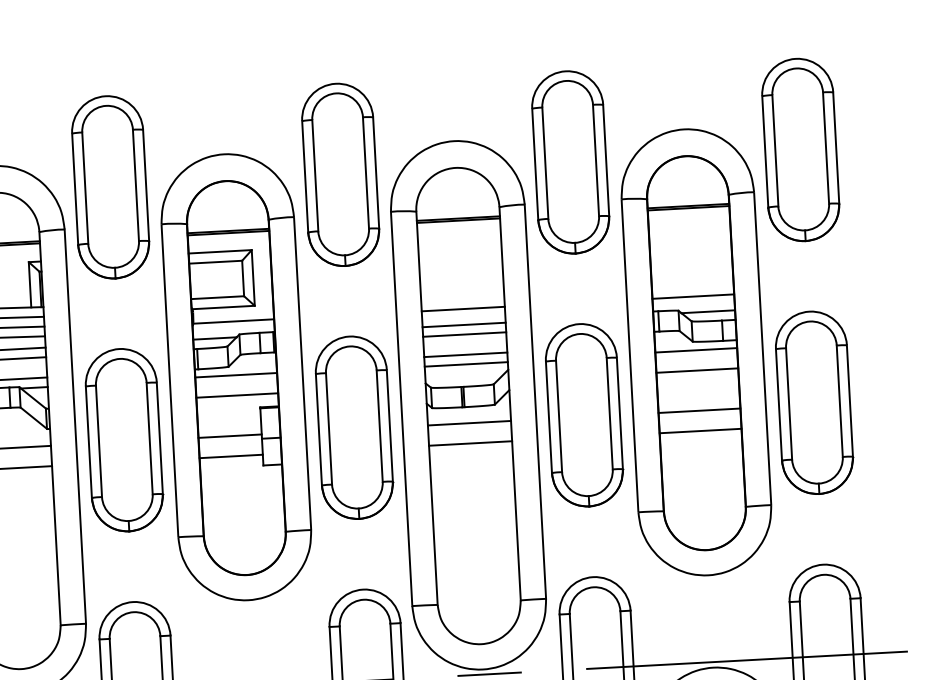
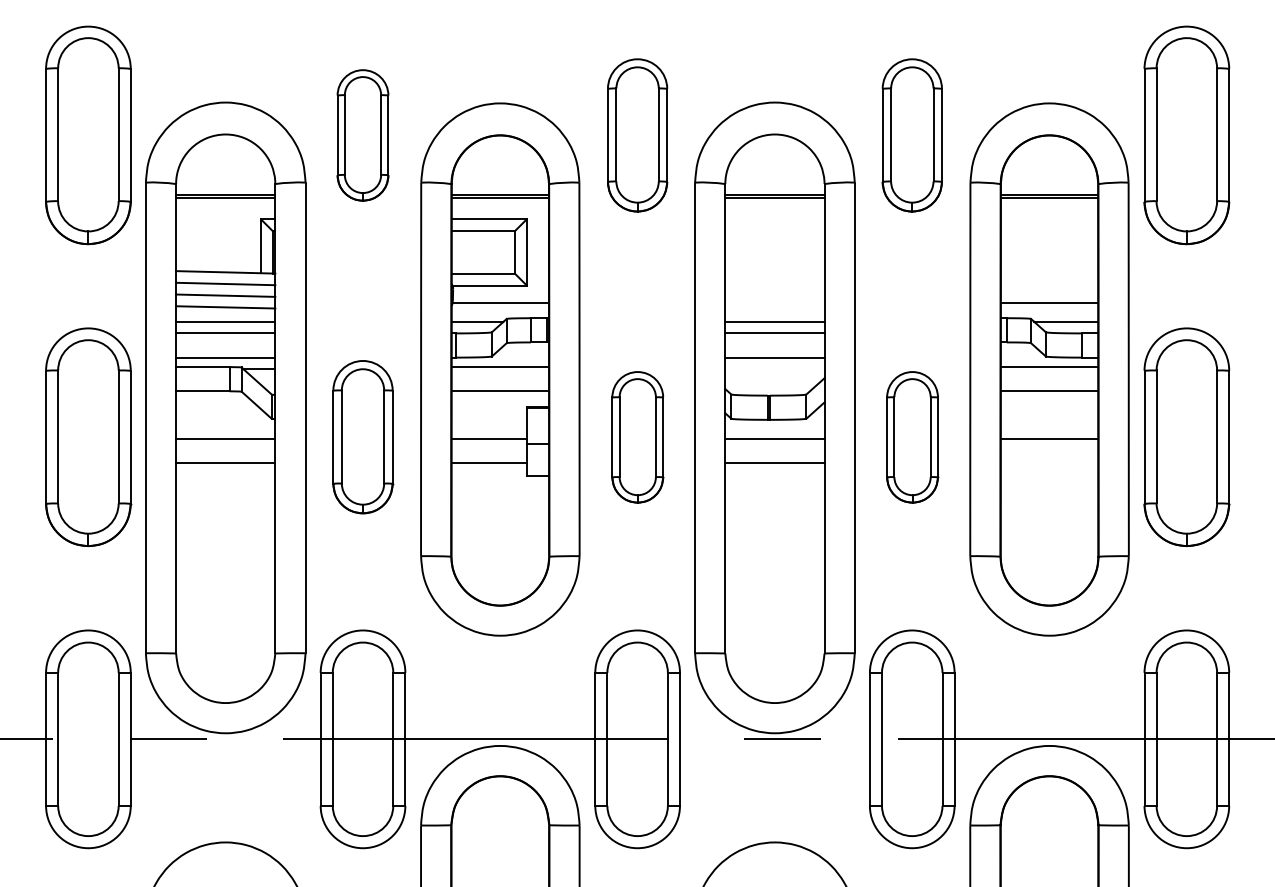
part: (570, 162) -> (912, 135), size x0.7
part: (340, 174) -> (637, 135), size x0.7
part: (110, 187) -> (362, 135), size x0.6
line: (462, 309) -> (774, 303), removed
line: (465, 364) -> (774, 369), removed
part: (584, 415) -> (912, 437), size x0.6
part: (354, 427) -> (637, 437), size x0.6
line: (700, 431) -> (1049, 463), removed
part: (123, 439) -> (362, 436), size x0.7

